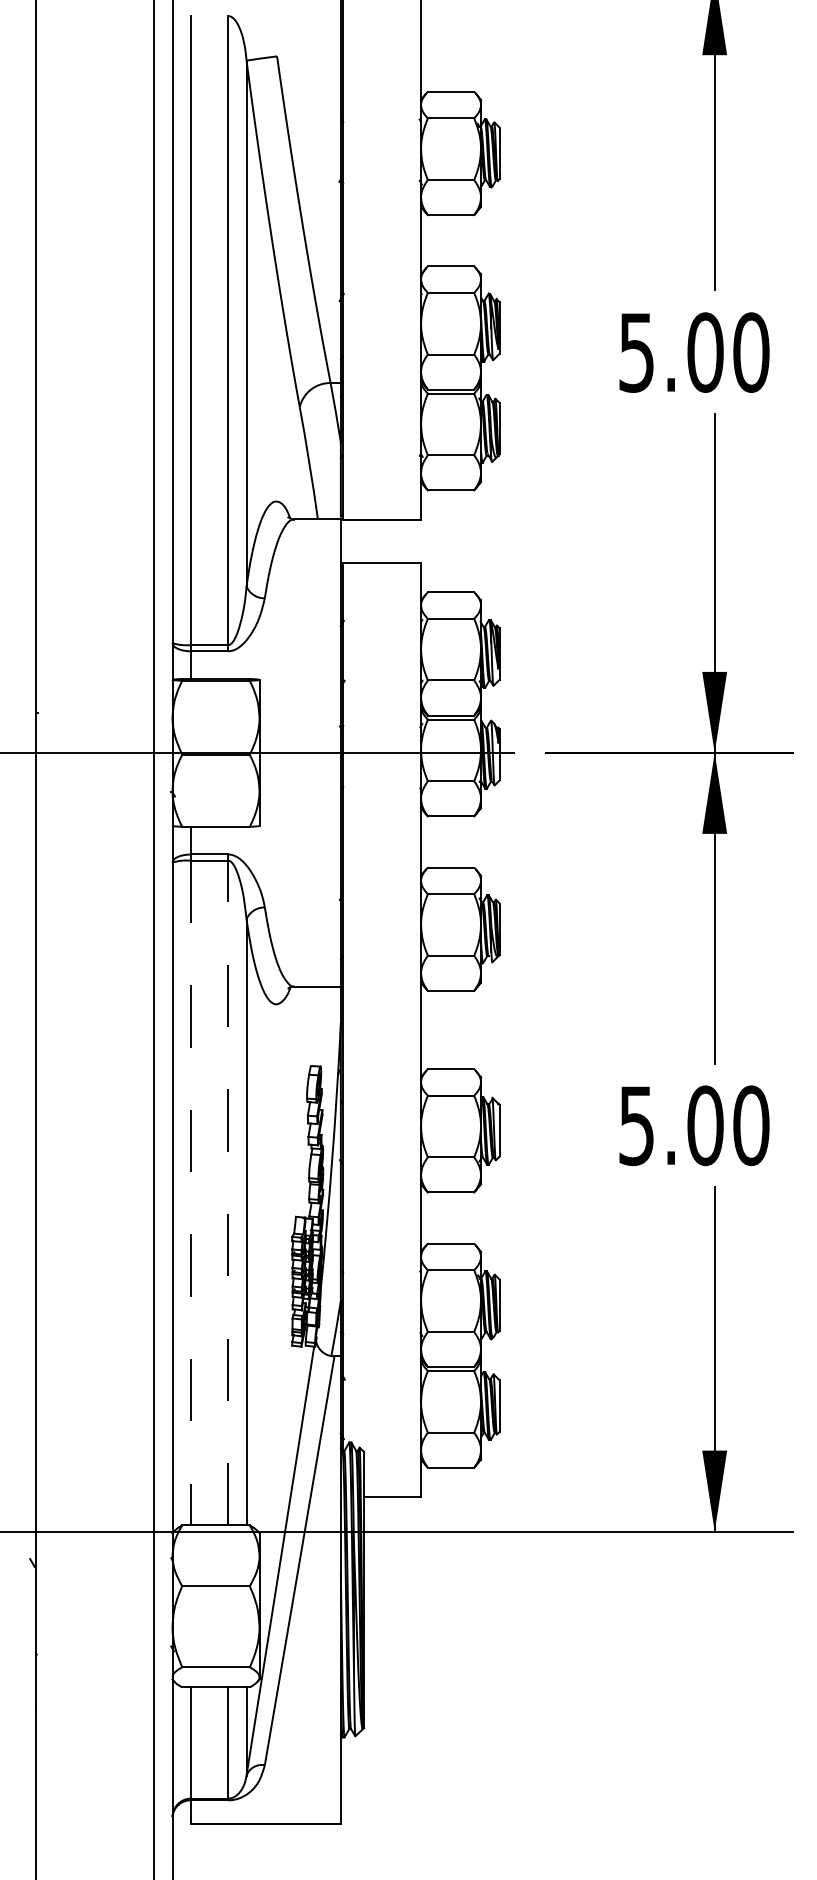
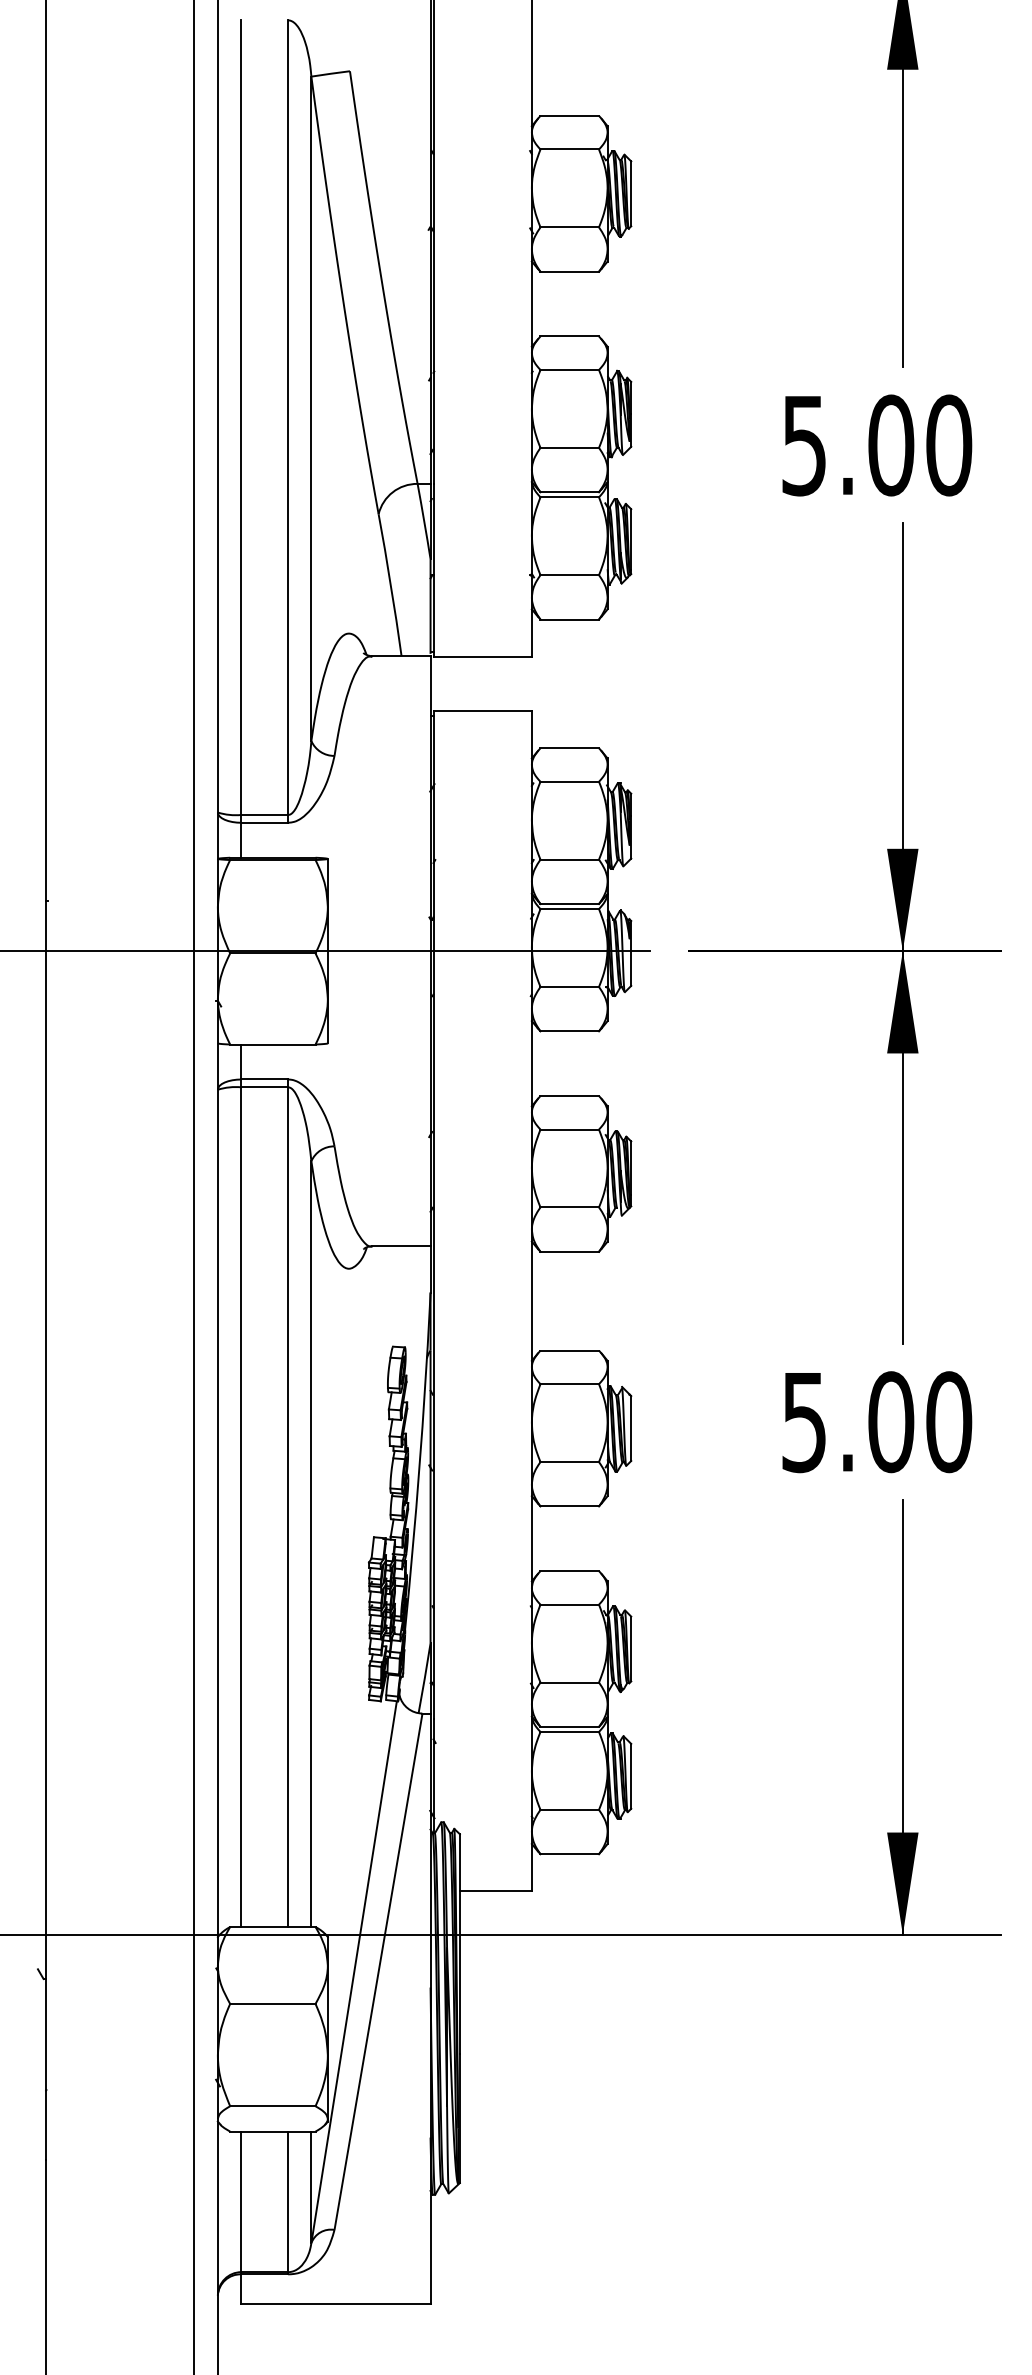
line: (191, 1193) -> (241, 1507), dashed -> solid
line: (228, 1193) -> (288, 1507), dashed -> solid

